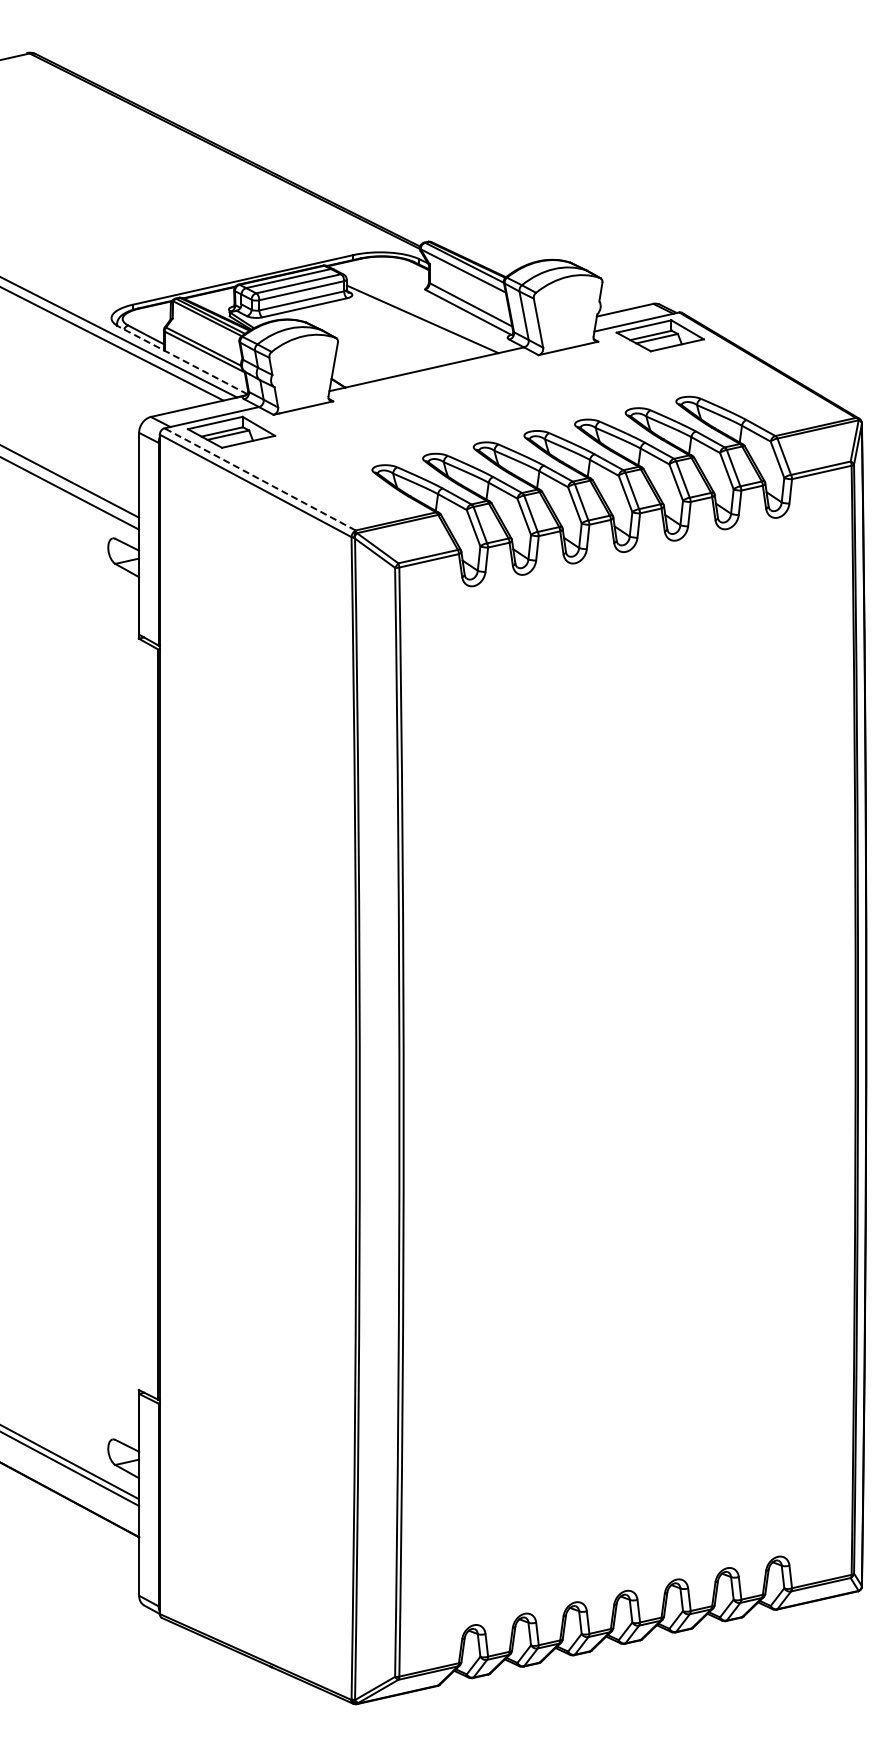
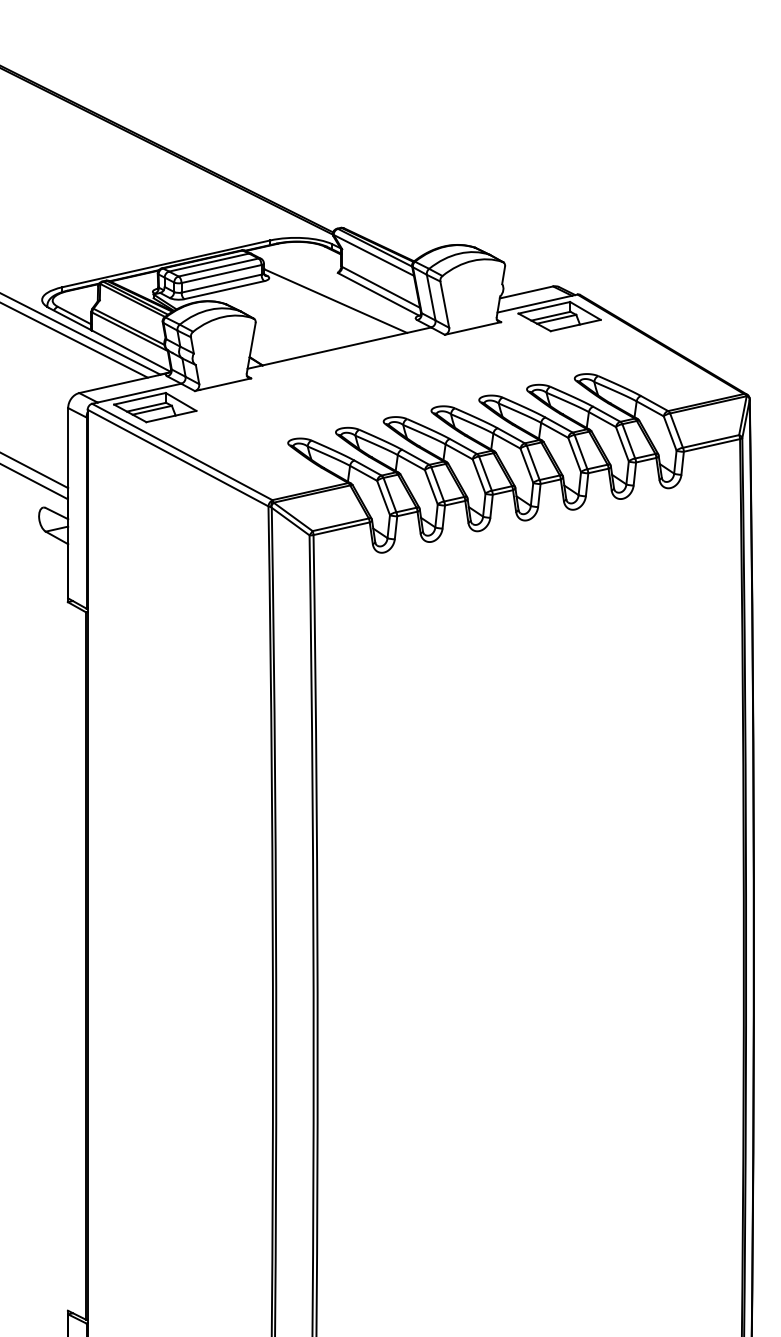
line: (183, 360) -> (110, 339), dashed -> solid
line: (259, 479) -> (181, 452), dashed -> solid

